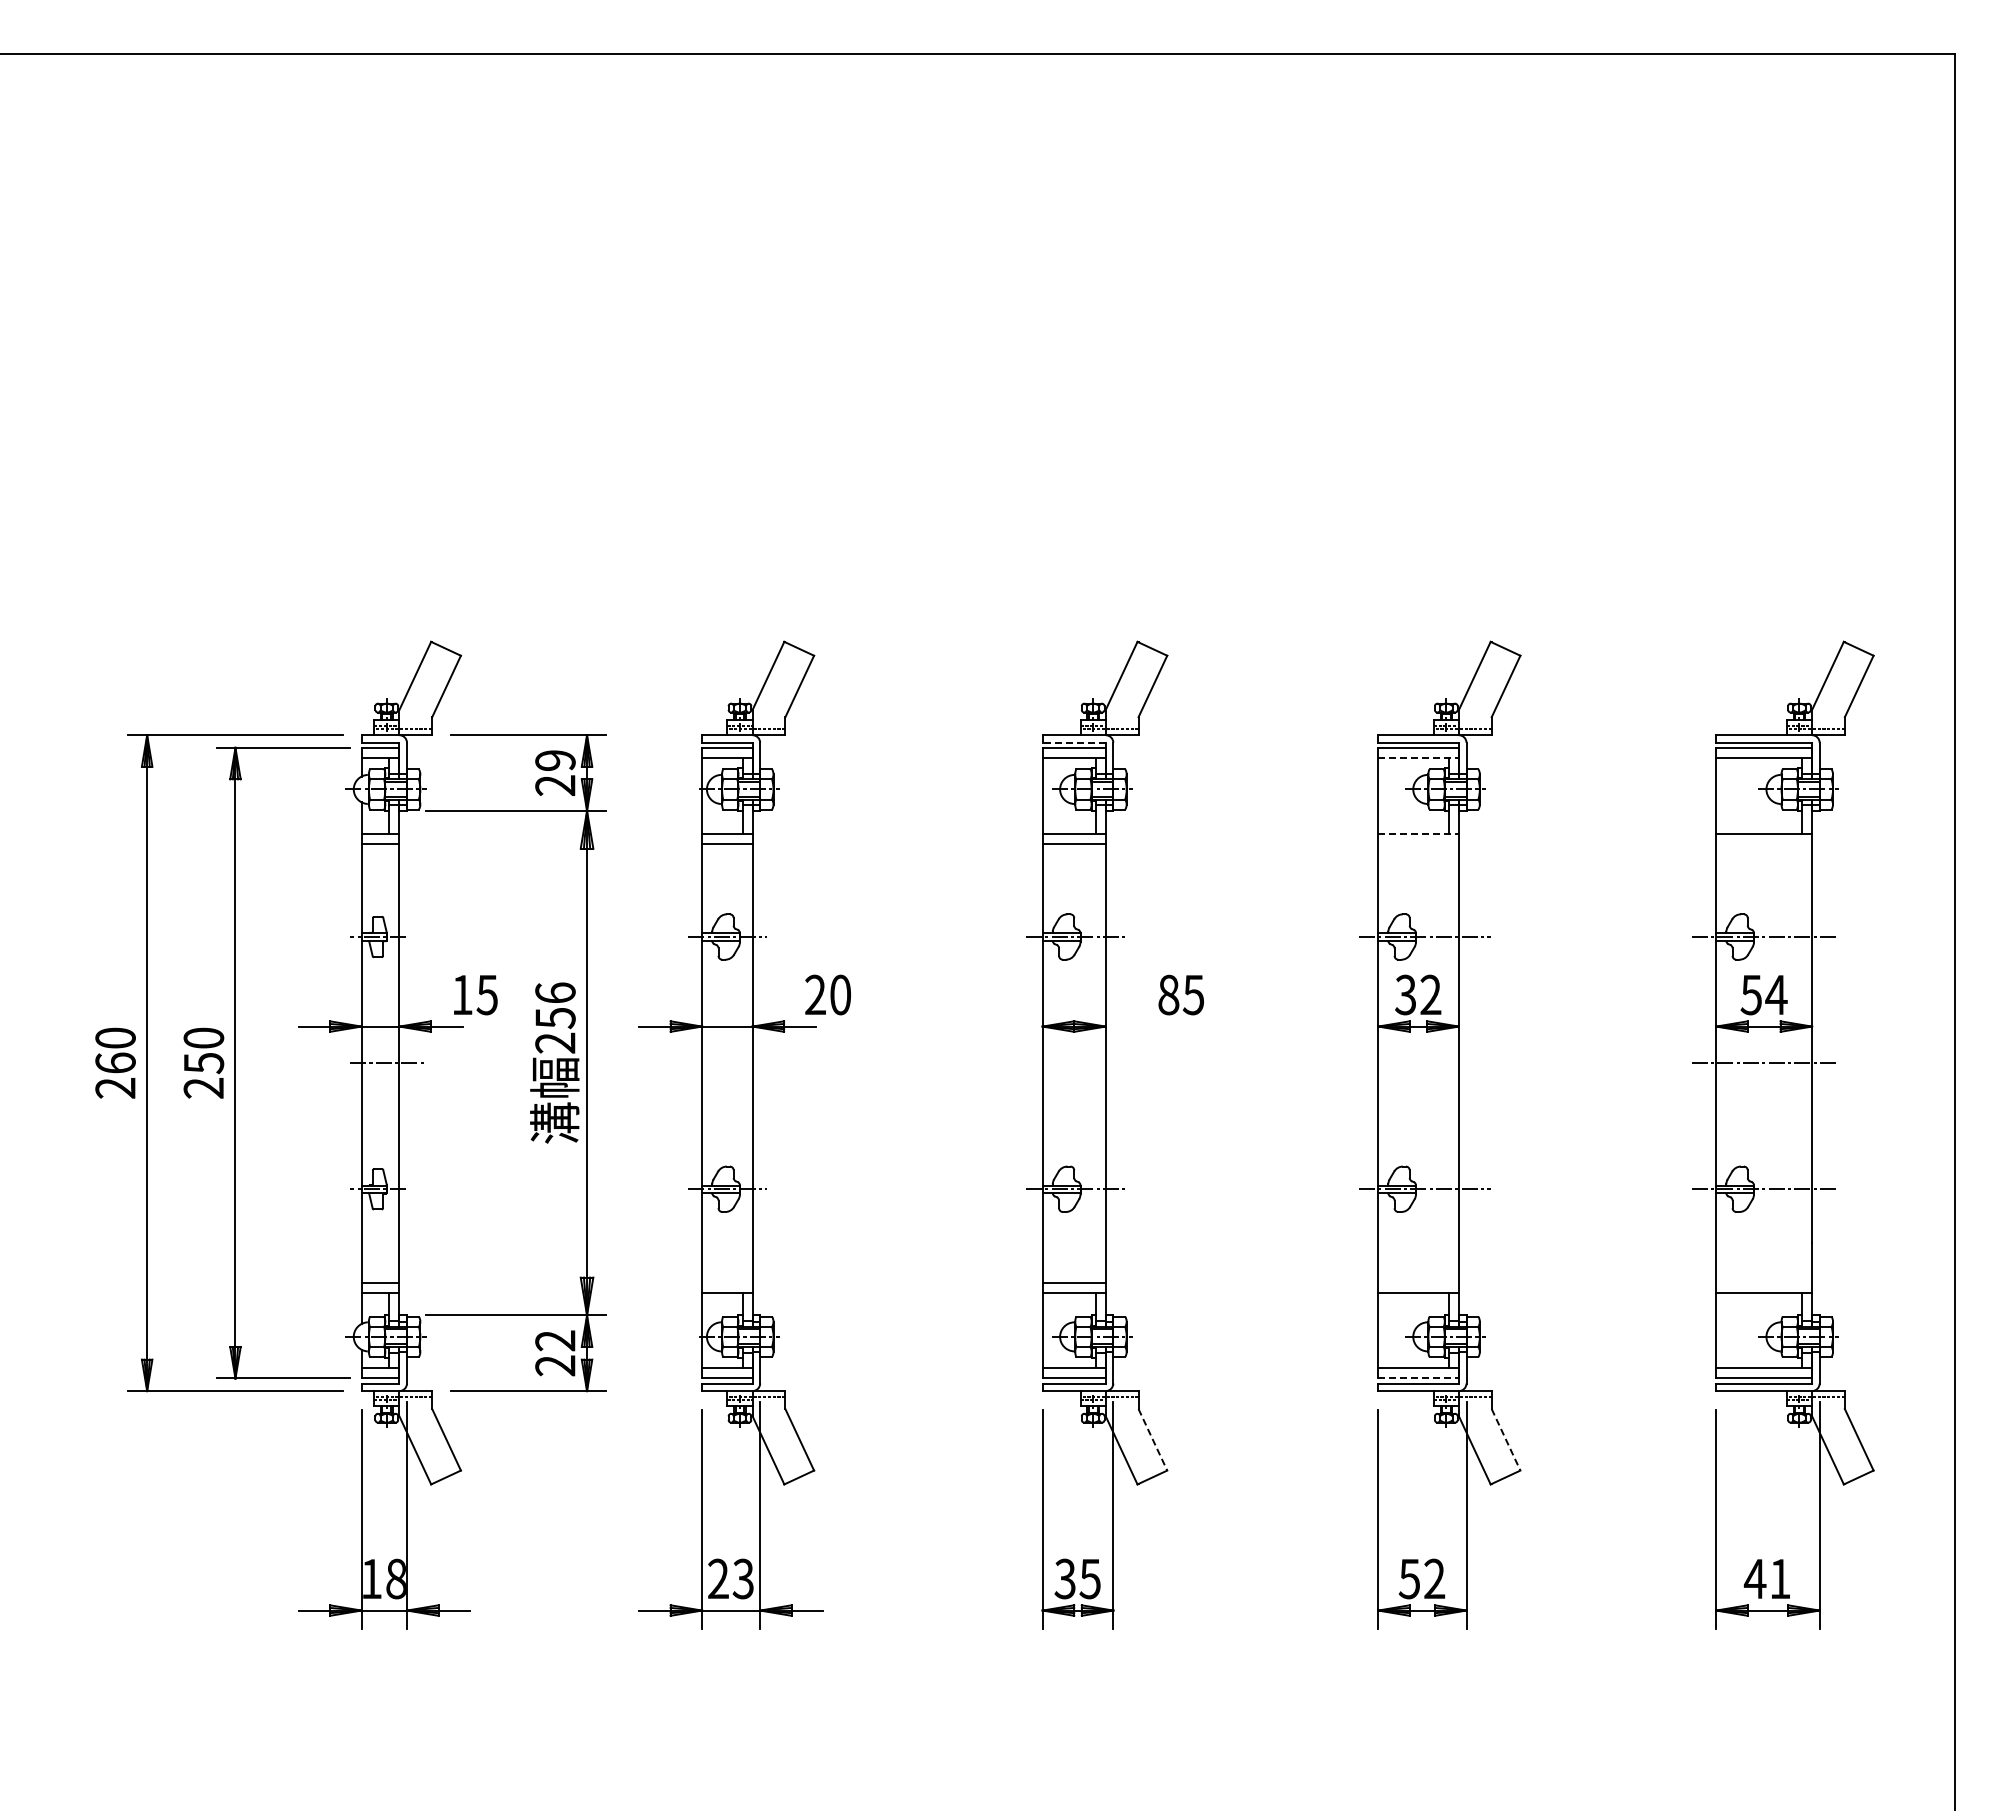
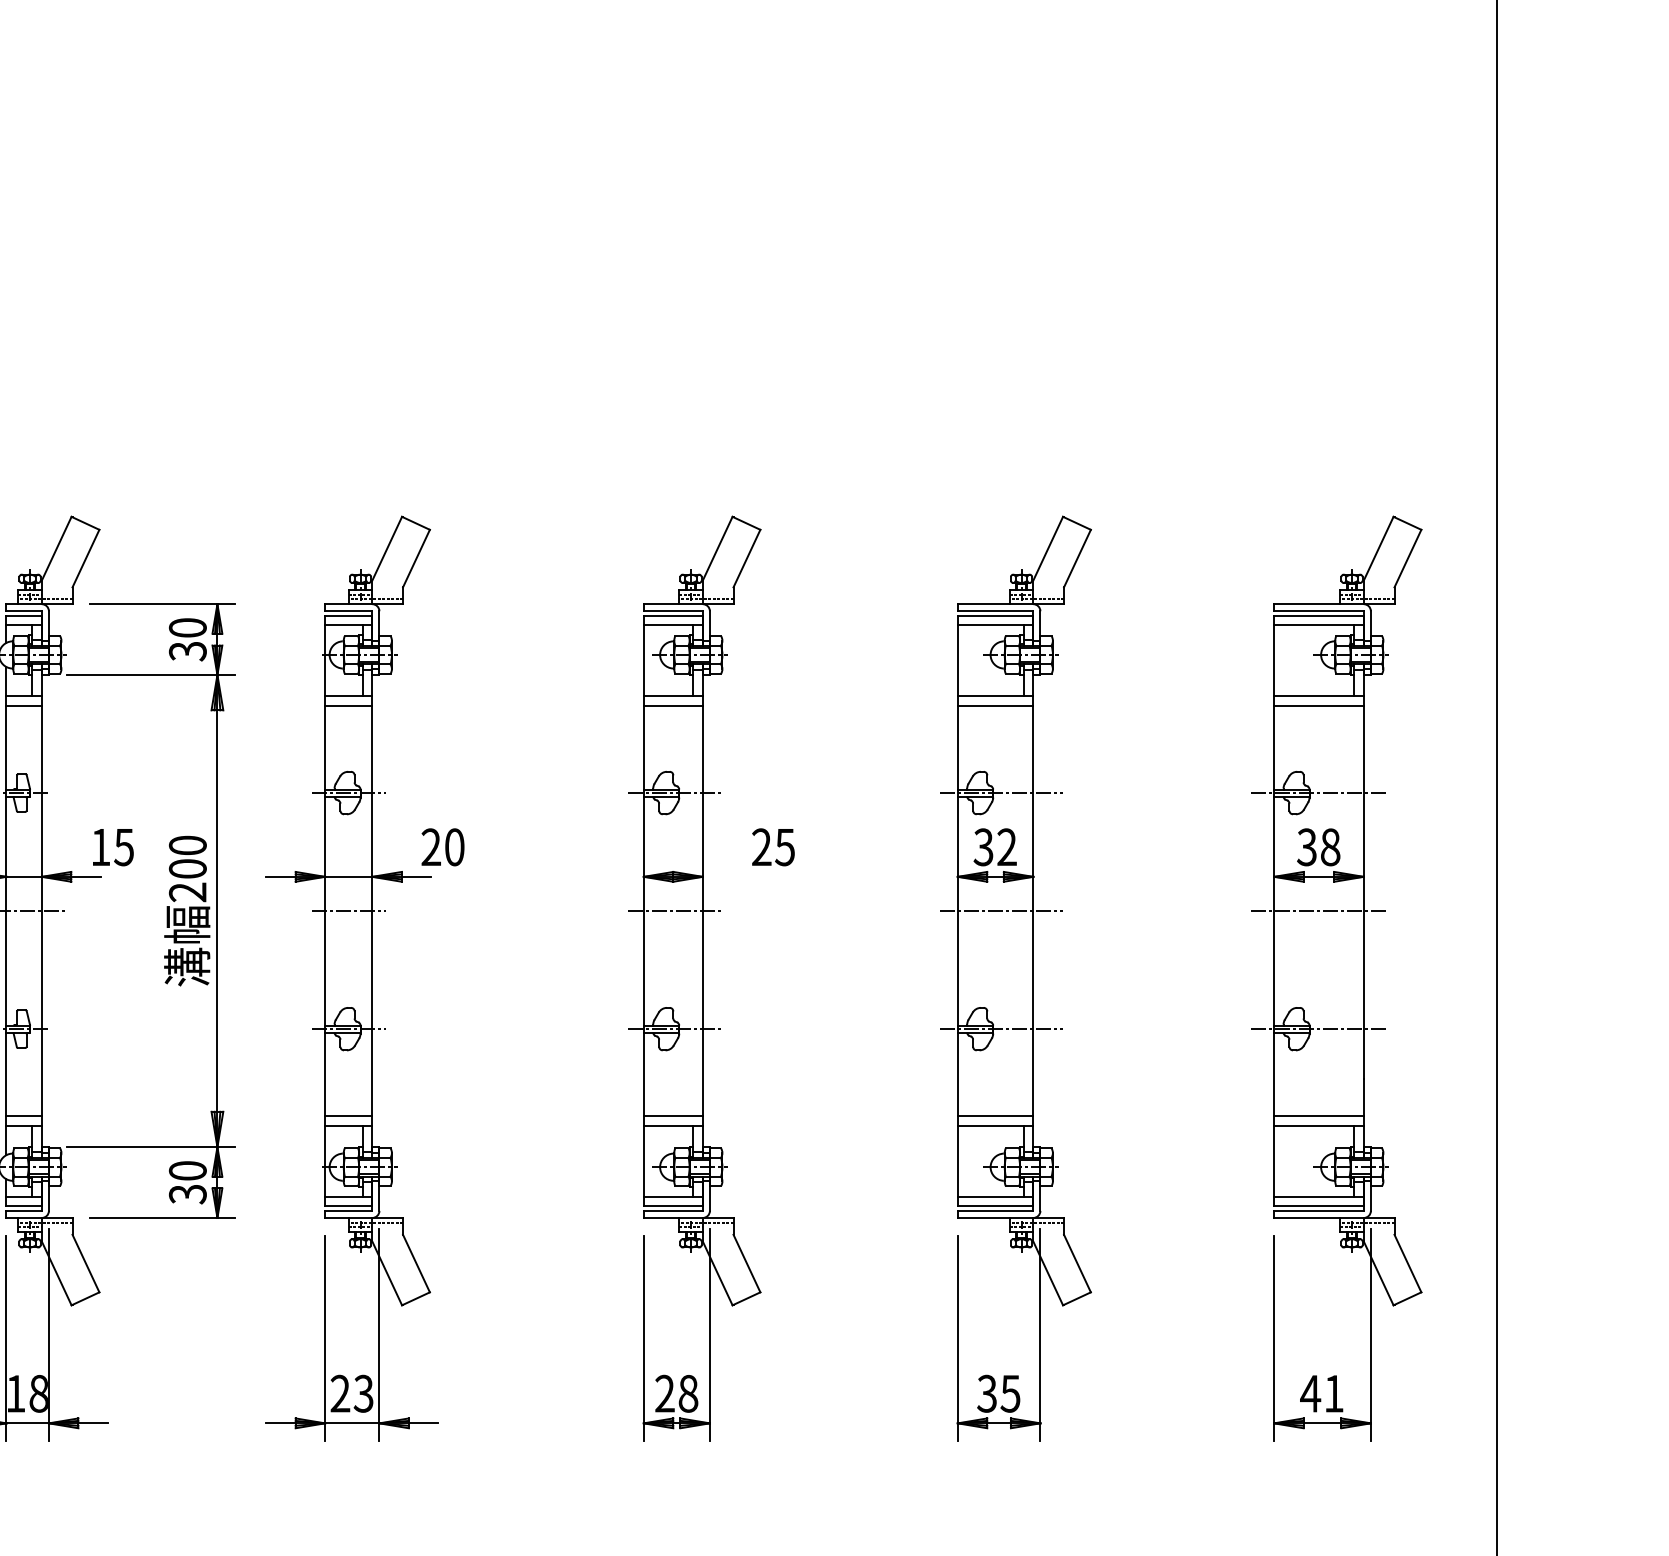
line: (1074, 742) -> (673, 611), dashed -> solid
line: (1419, 757) -> (996, 625), dashed -> solid
text: (555, 773) -> (187, 640), 29 -> 30
line: (1419, 833) -> (996, 696), dashed -> solid
line: (1418, 843) -> (995, 705), added
line: (1764, 843) -> (1319, 705), added
text: (1168, 994) -> (761, 846), 85 -> 25
text: (1763, 994) -> (1318, 846), 54 -> 38
text: (555, 1005) -> (187, 857), 256 -> 200
line: (727, 1063) -> (348, 911), added
line: (1076, 1063) -> (675, 911), added
line: (1424, 1063) -> (1001, 911), added
line: (727, 1282) -> (348, 1116), added
line: (1418, 1282) -> (995, 1116), added
line: (1764, 1282) -> (1319, 1116), added
text: (555, 1353) -> (187, 1182), 22 -> 30
line: (1419, 1378) -> (996, 1206), dashed -> solid
line: (1152, 1439) -> (746, 1263), dashed -> solid
line: (1506, 1439) -> (1077, 1263), dashed -> solid
text: (1077, 1578) -> (676, 1393), 35 -> 28
text: (1421, 1578) -> (998, 1393), 52 -> 35

